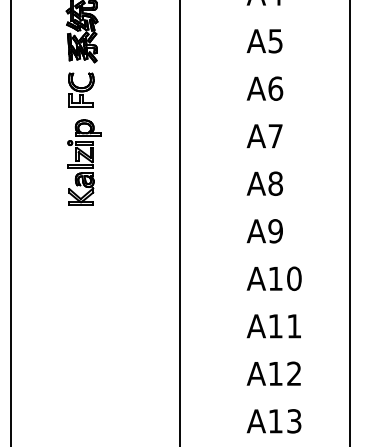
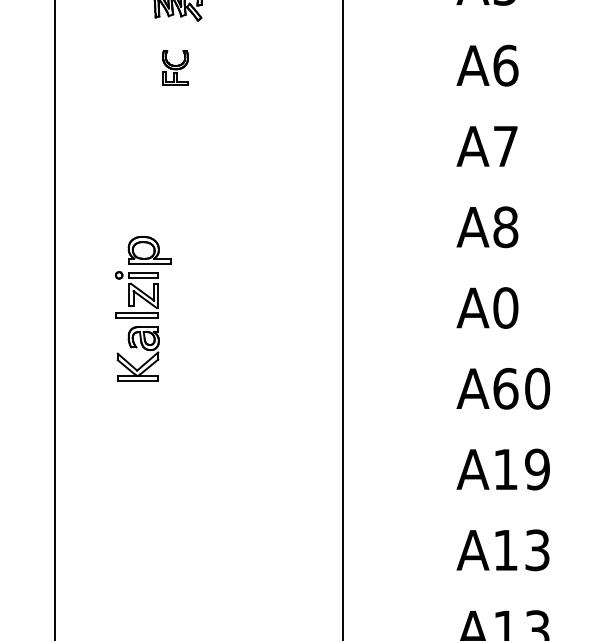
part: (81, 89) -> (175, 67), size x0.6
part: (84, 162) -> (143, 308), moved
text: (275, 231) -> (505, 308), A9 -> A0
text: (275, 278) -> (505, 388), A10 -> A60
text: (294, 326) -> (537, 469), A11 -> A19
text: (294, 373) -> (537, 549), A12 -> A13

